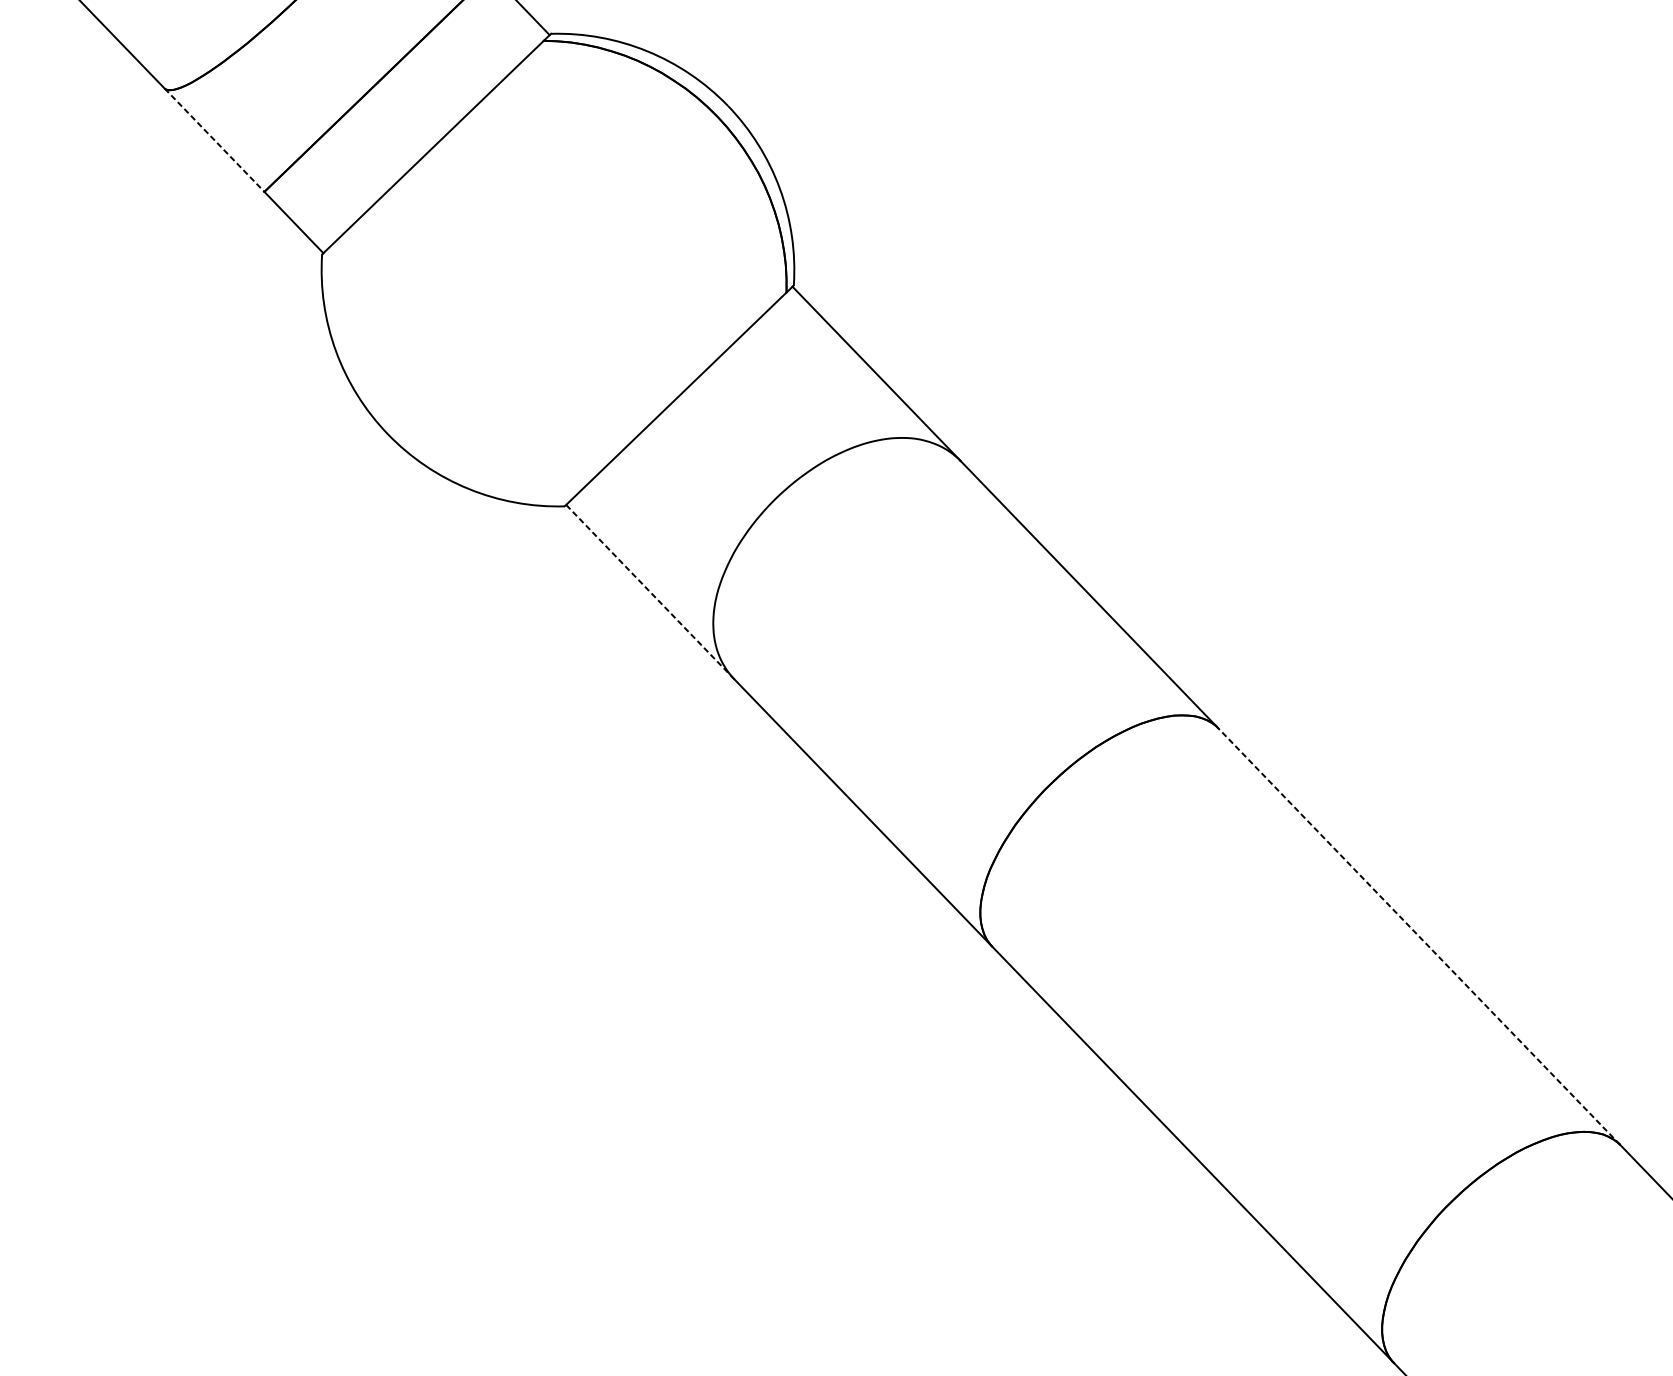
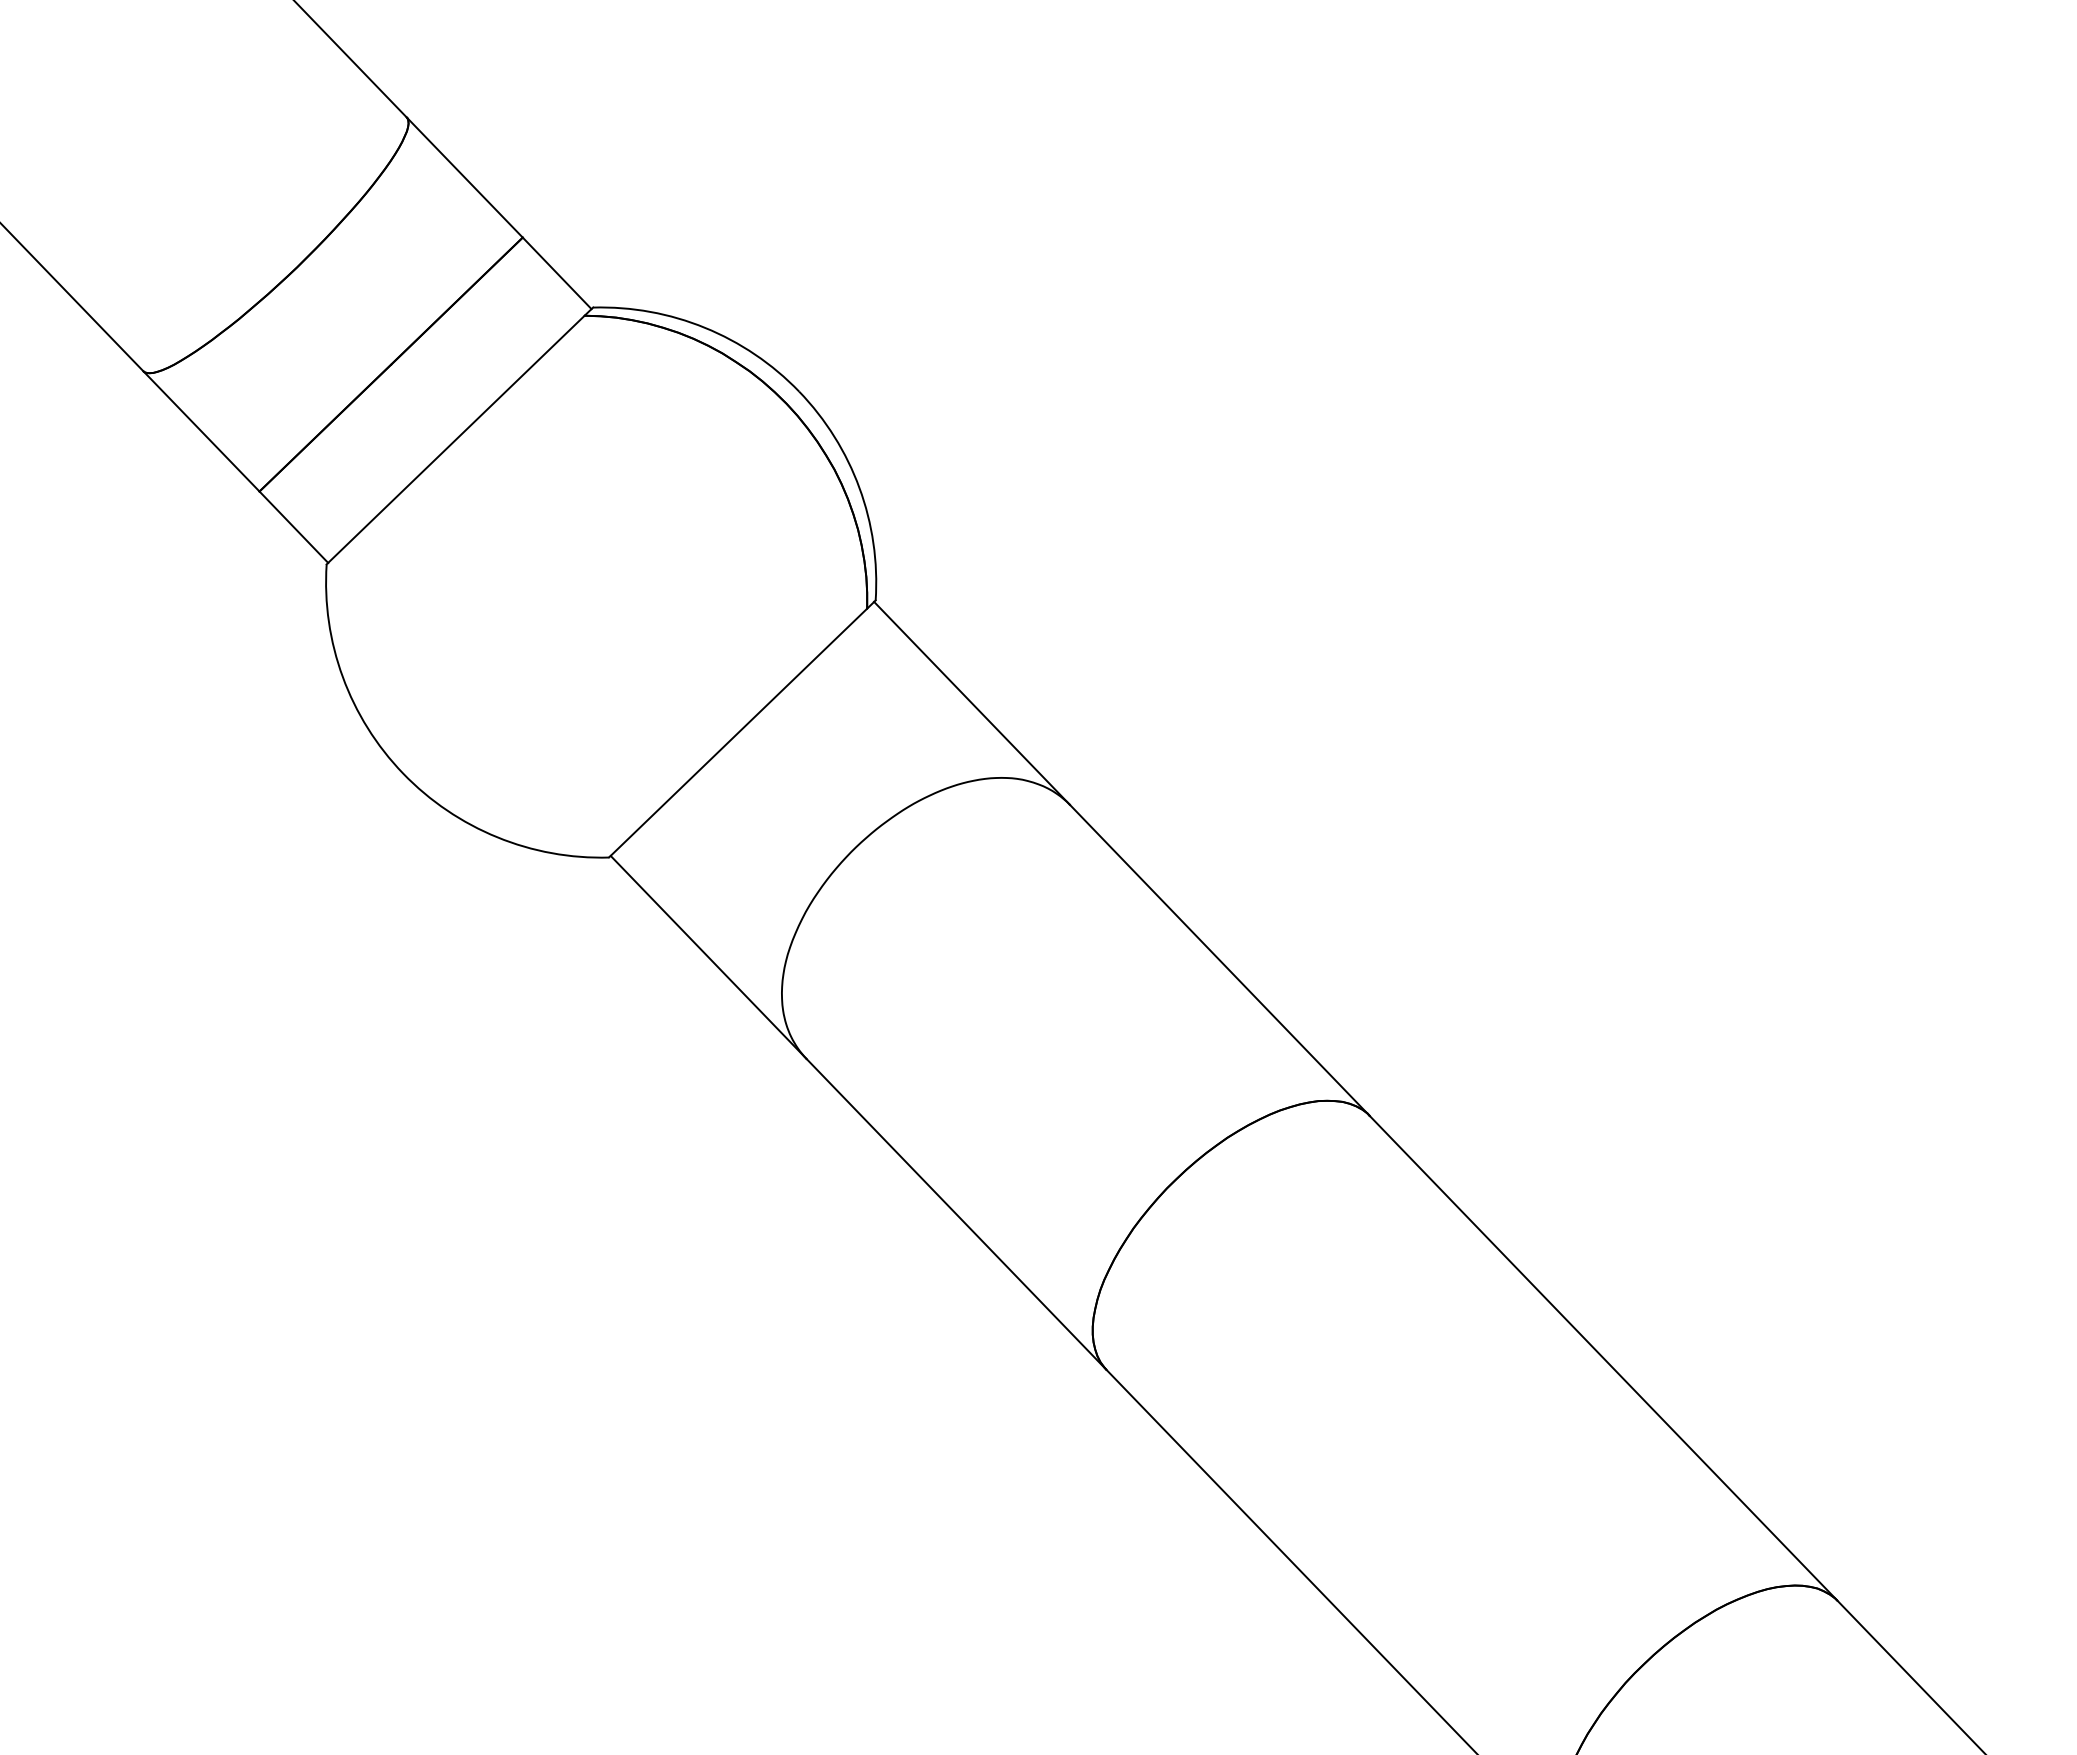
line: (214, 140) -> (201, 431), dashed -> solid
line: (651, 592) -> (709, 957), dashed -> solid
line: (1419, 936) -> (1603, 1358), dashed -> solid

